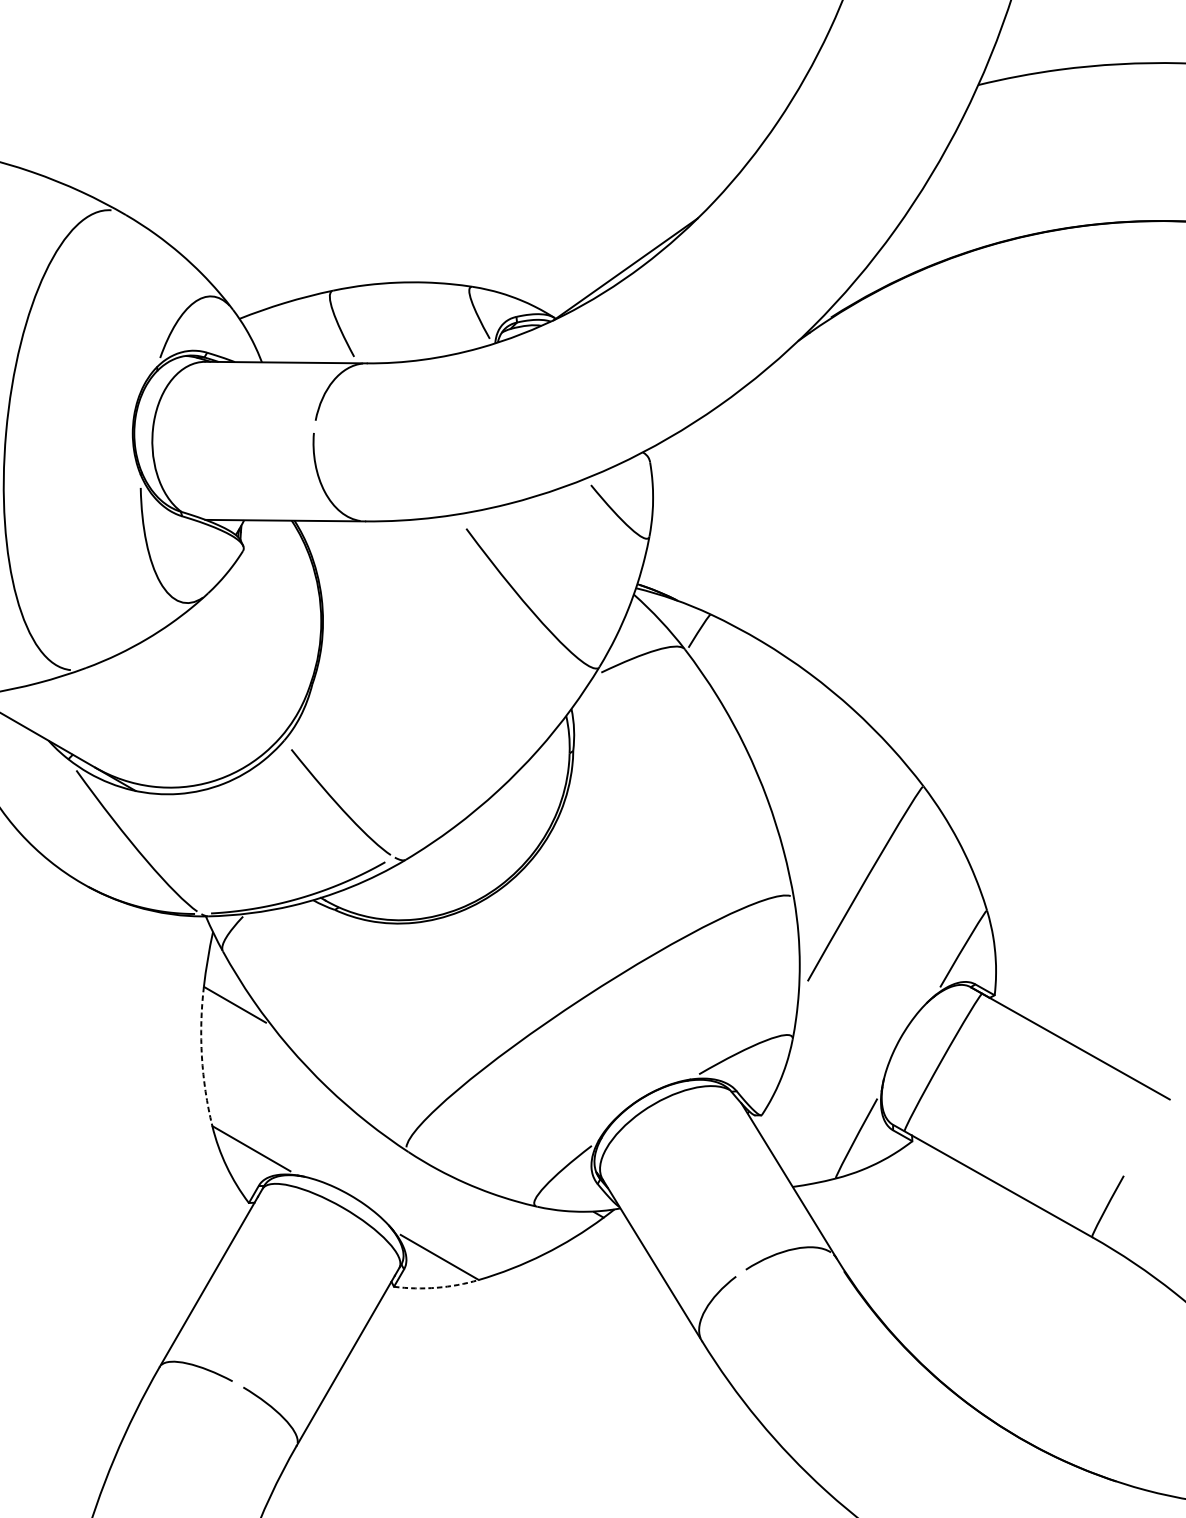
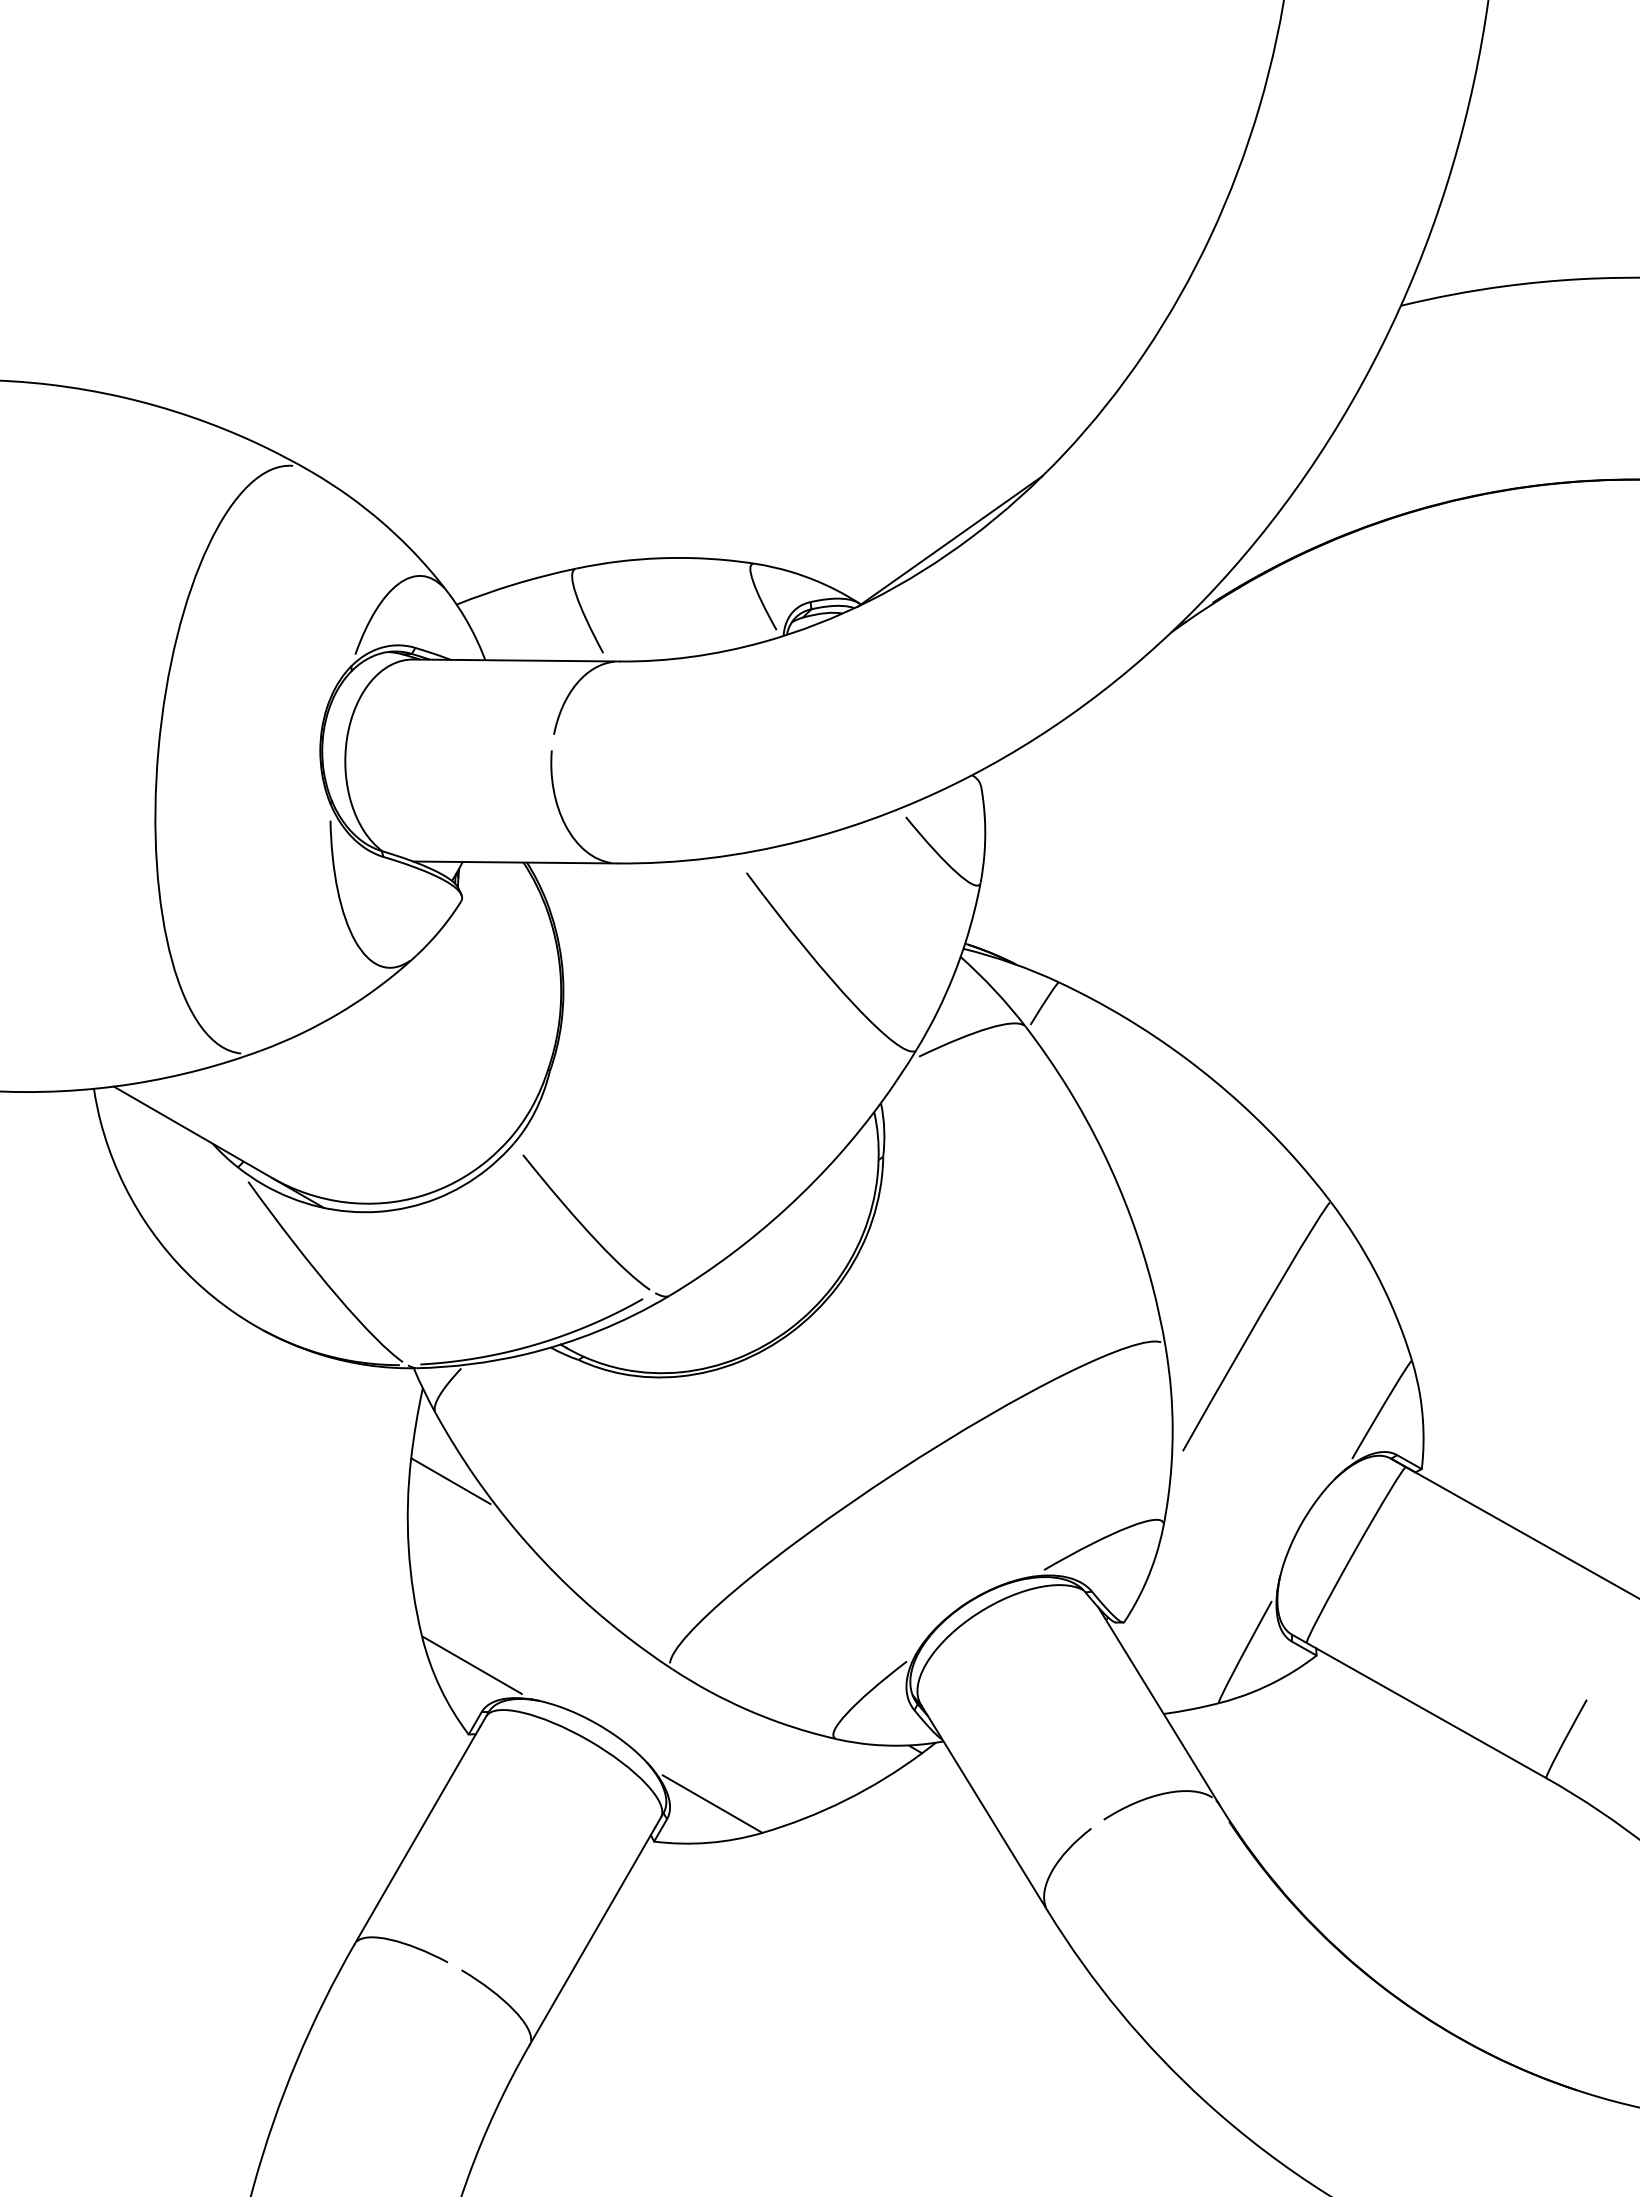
arc: (201, 1056) -> (408, 1547), dashed -> solid
arc: (436, 1287) -> (708, 1842), dashed -> solid

